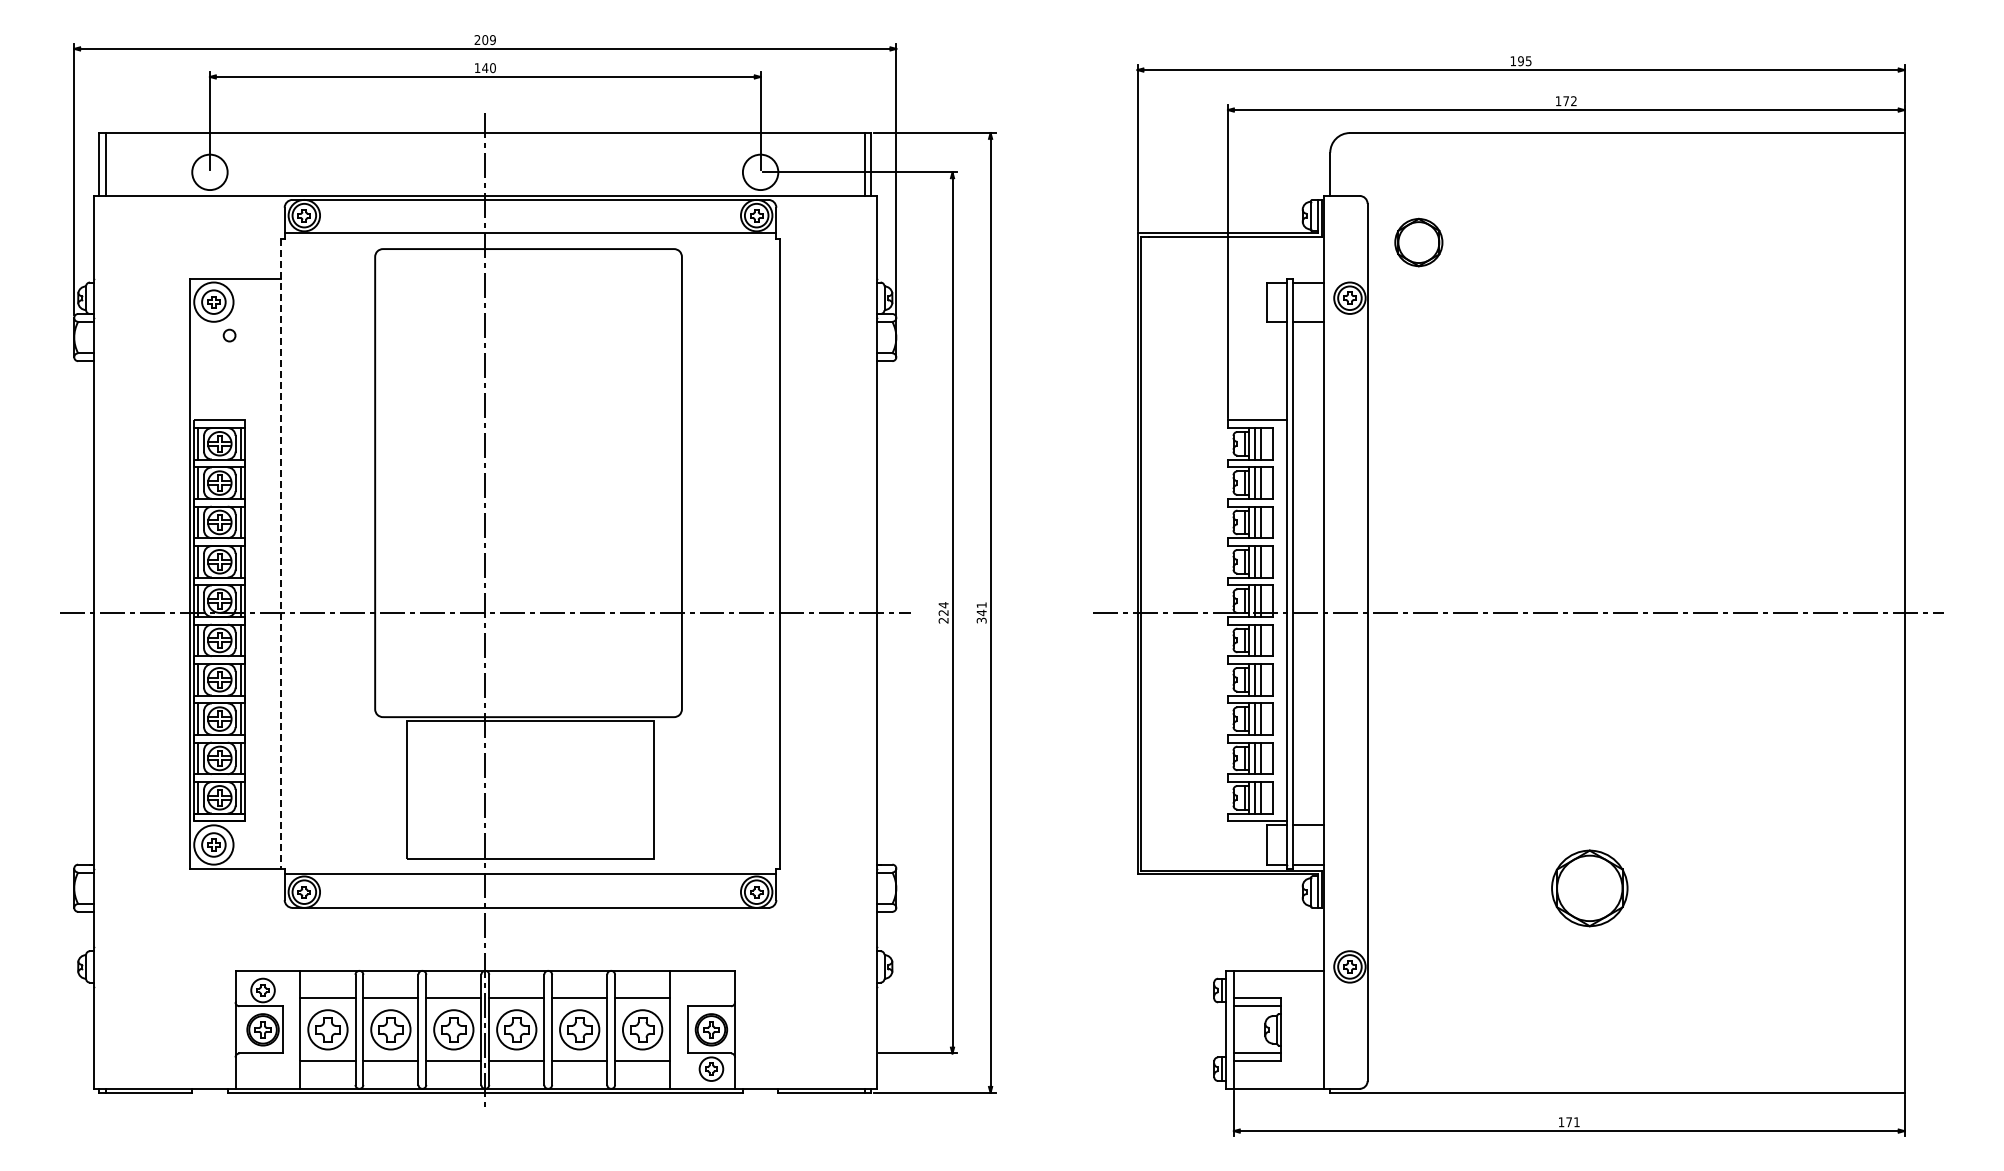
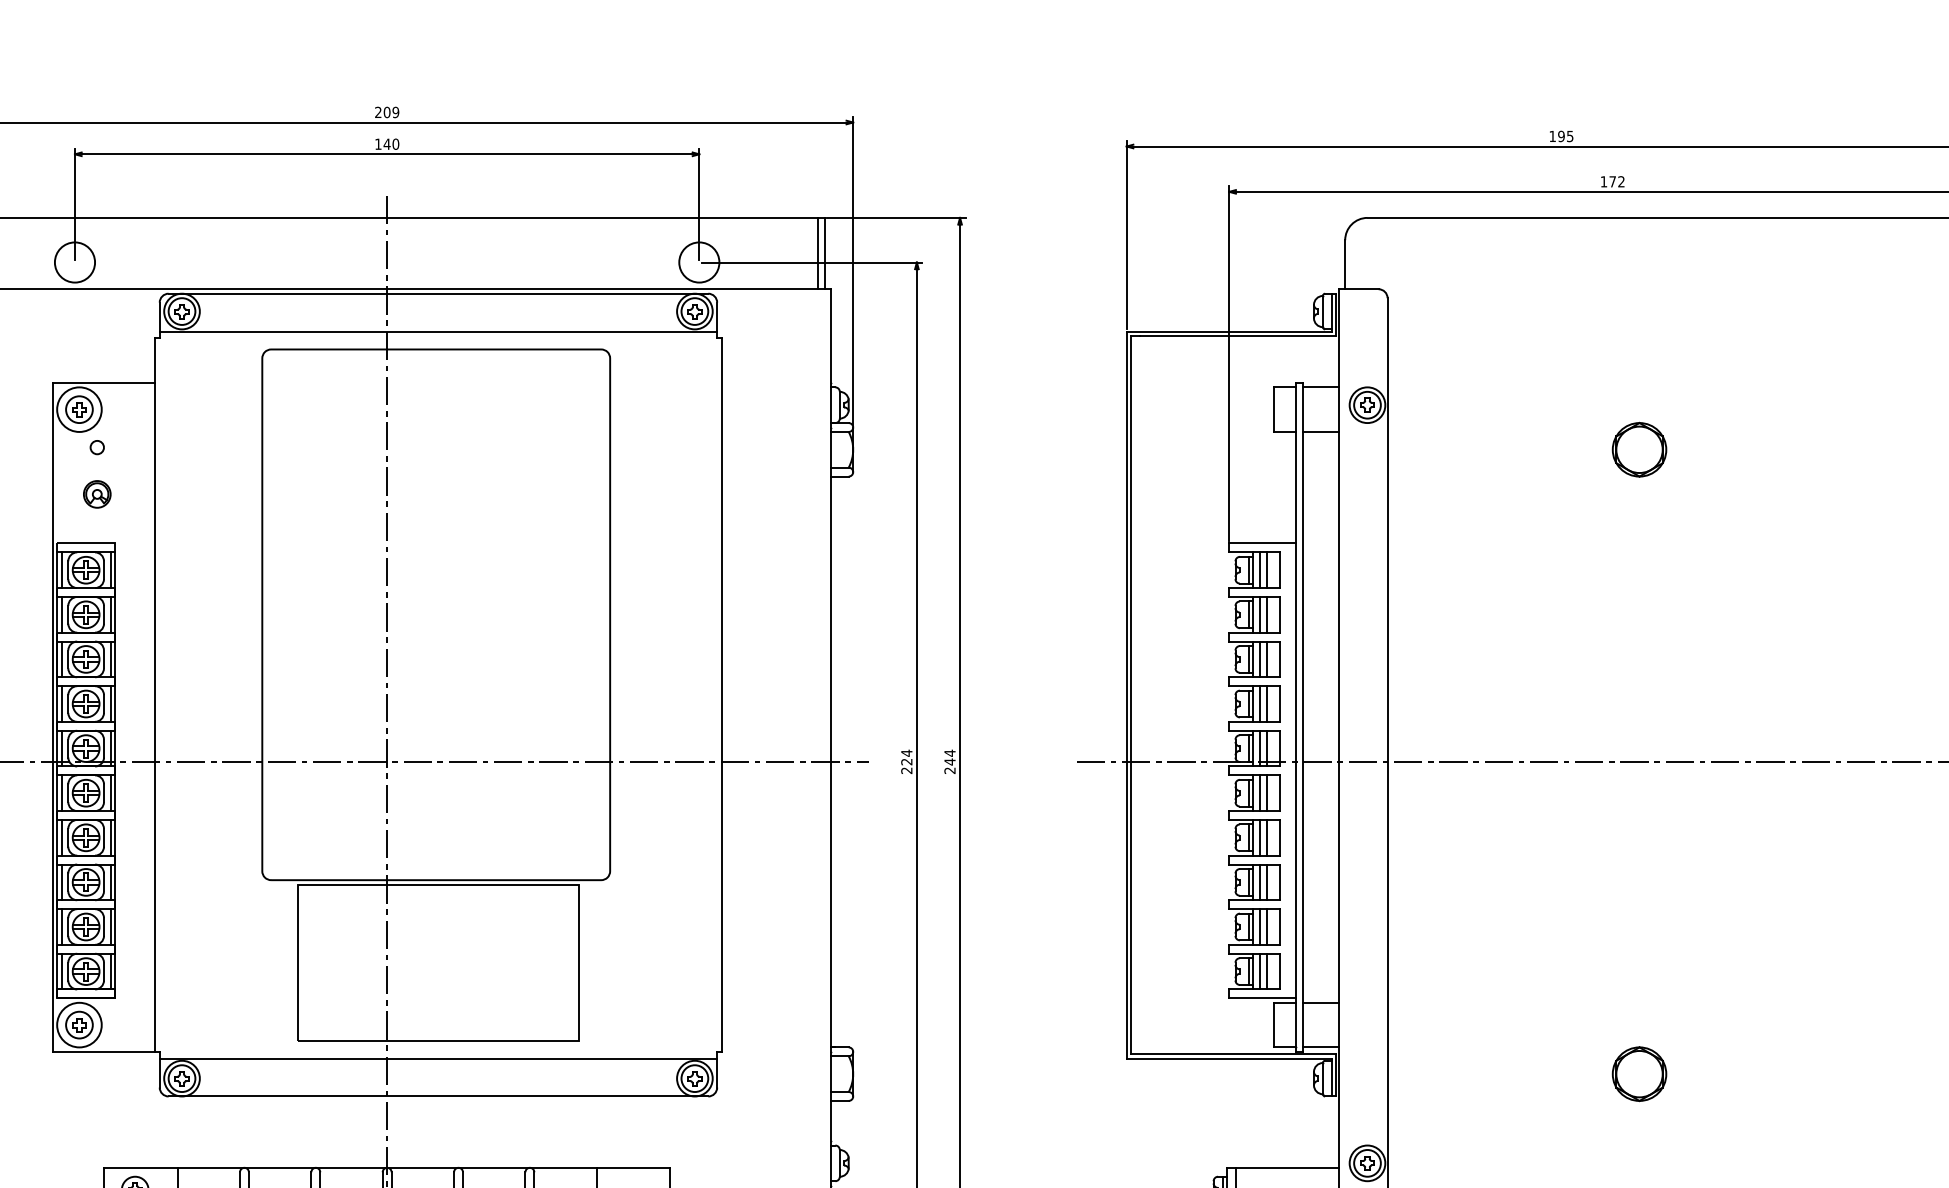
part: (1418, 242) -> (1639, 449), moved
part: (229, 376) -> (97, 493), added
line: (280, 553) -> (154, 694), dashed -> solid
text: (981, 612) -> (949, 761), 341 -> 244
part: (1589, 887) -> (1639, 1073), size x0.62

